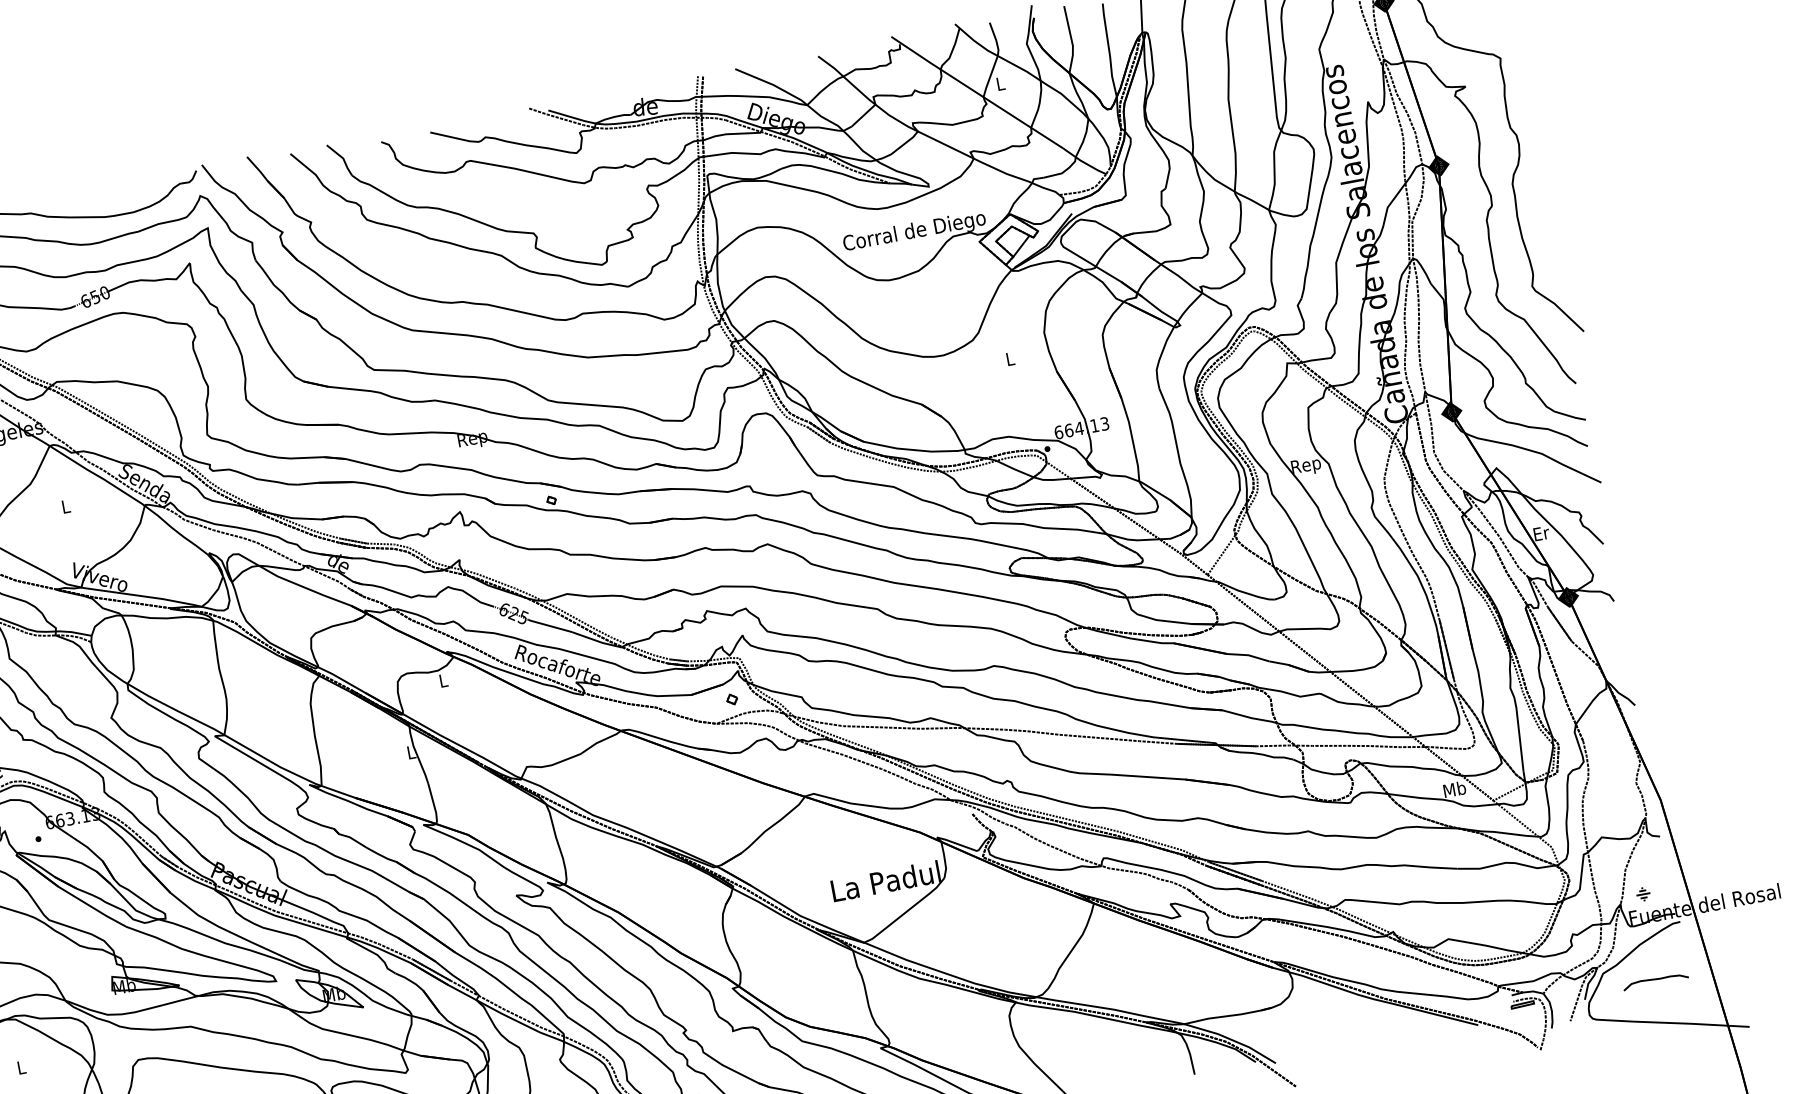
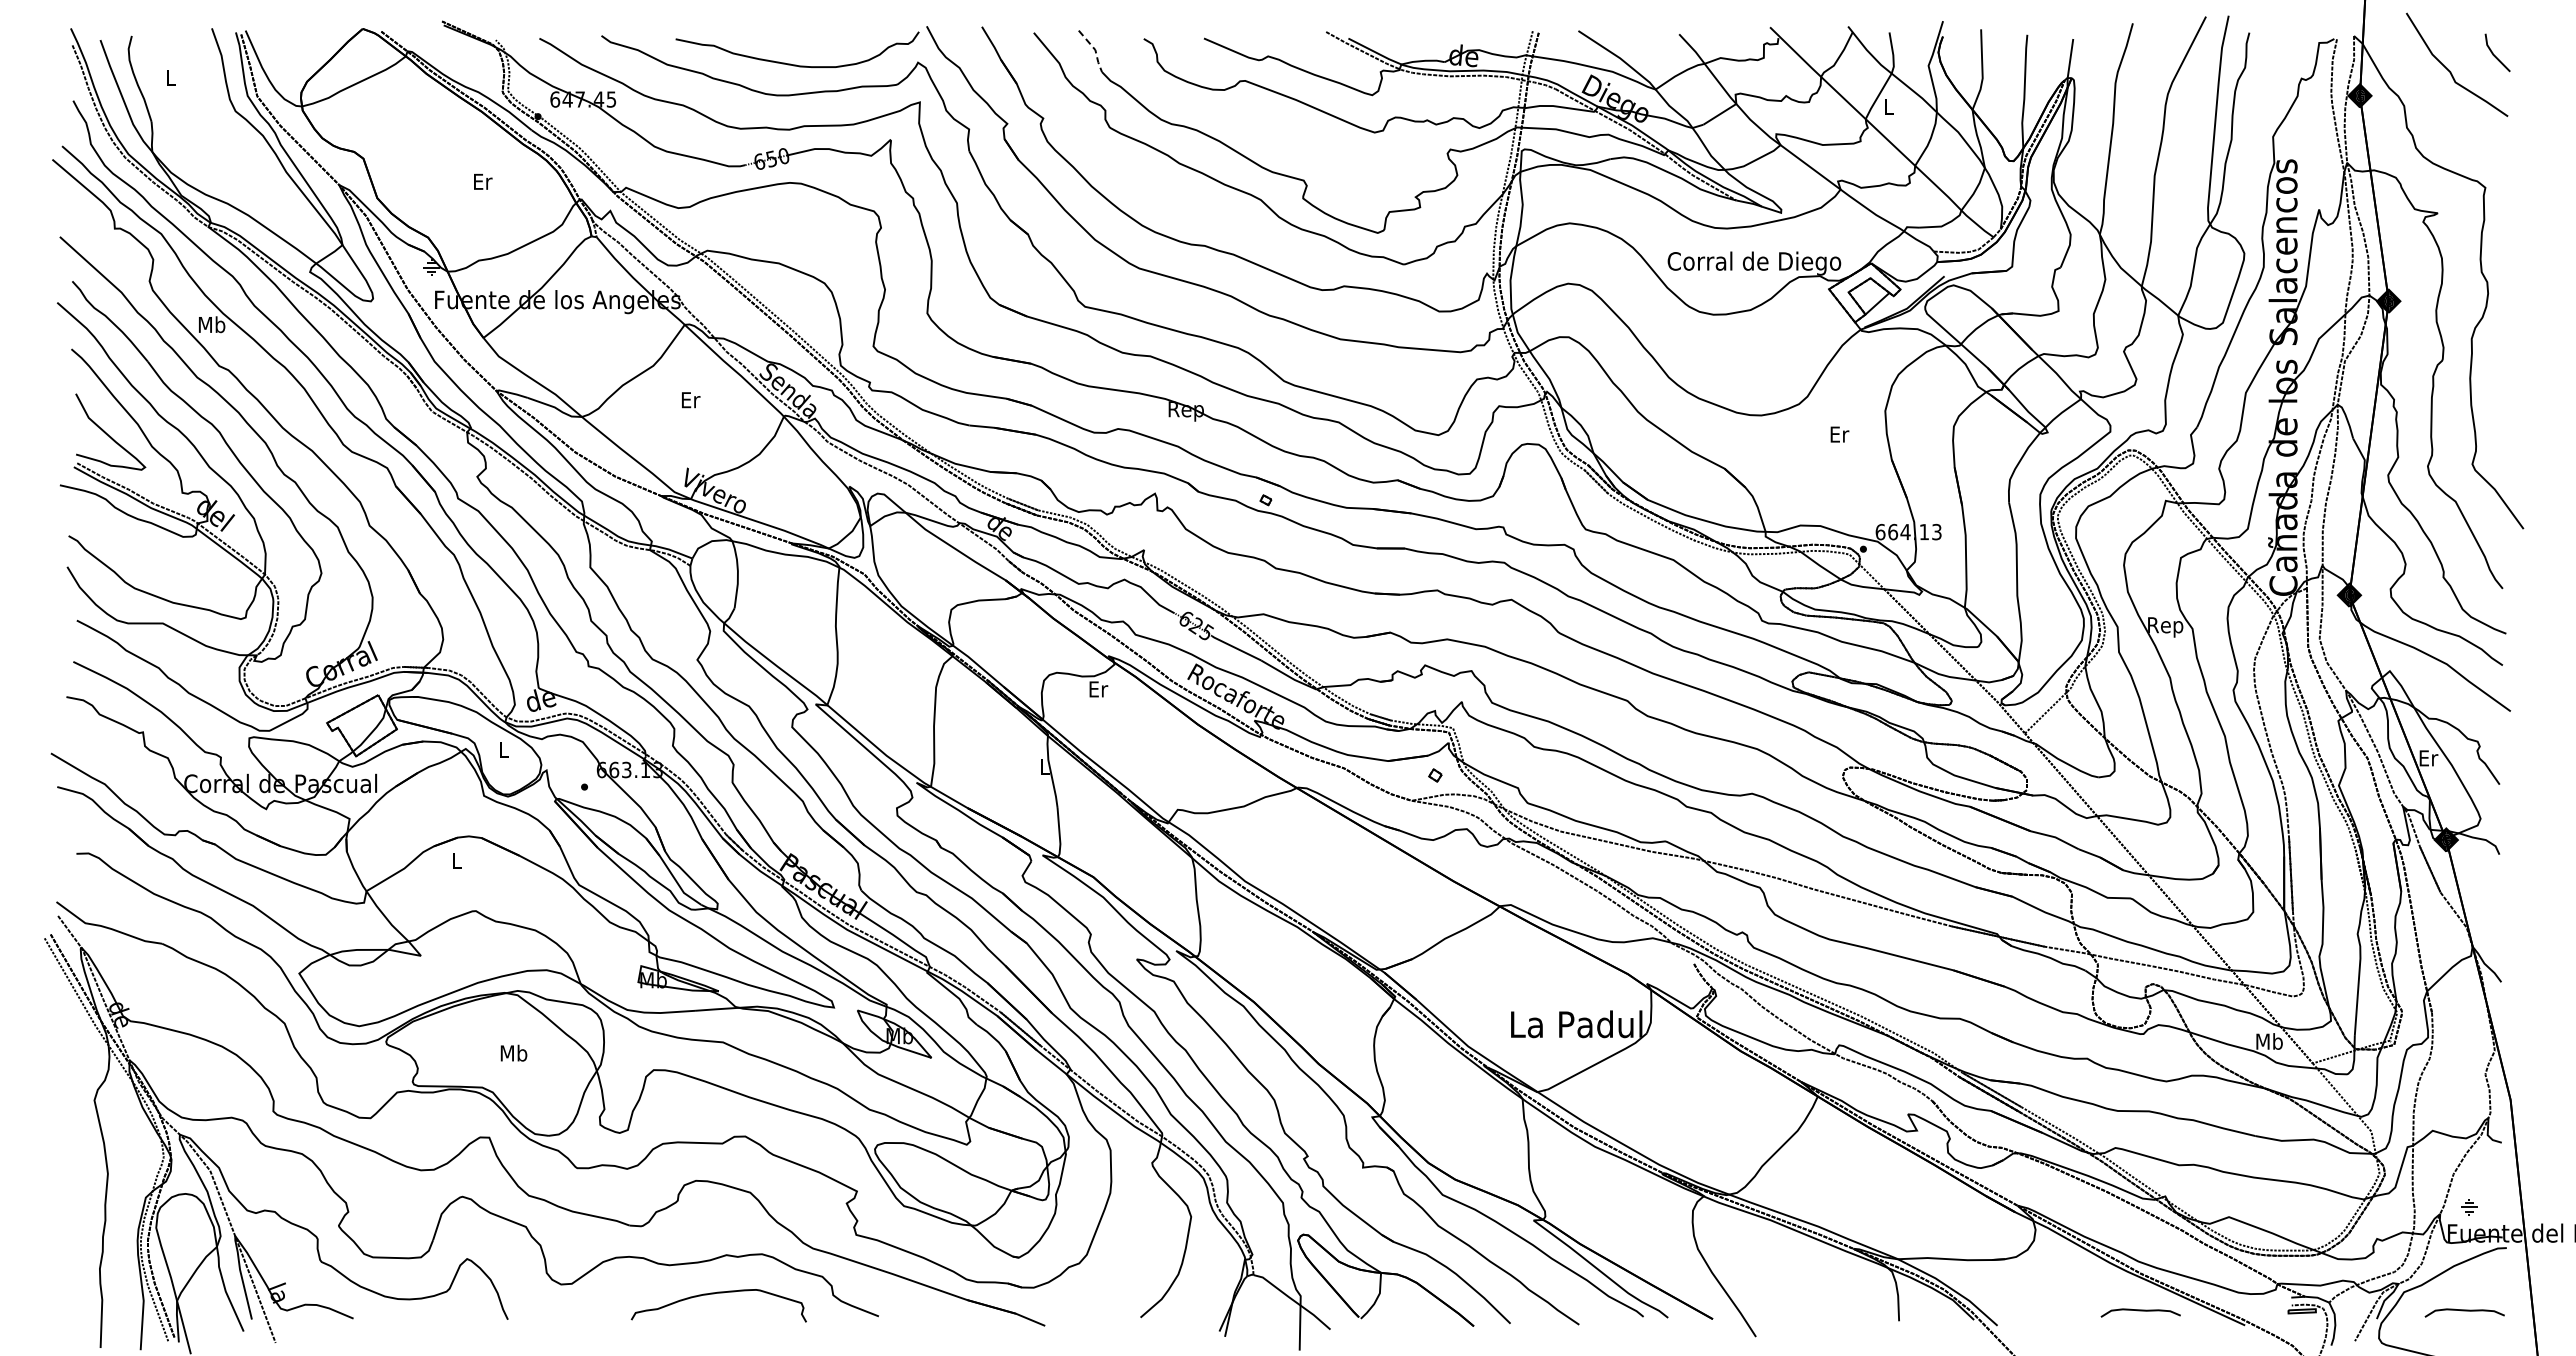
line: (343, 158) -> (1095, 50), solid -> dashed
text: (1010, 358) -> (1839, 434), L -> Er
text: (66, 506) -> (691, 400), L -> Er
text: (443, 680) -> (1098, 689), L -> Er
curve: (1390, 1029) -> (2140, 1311), added
text: (21, 1066) -> (513, 1052), L -> Mb

